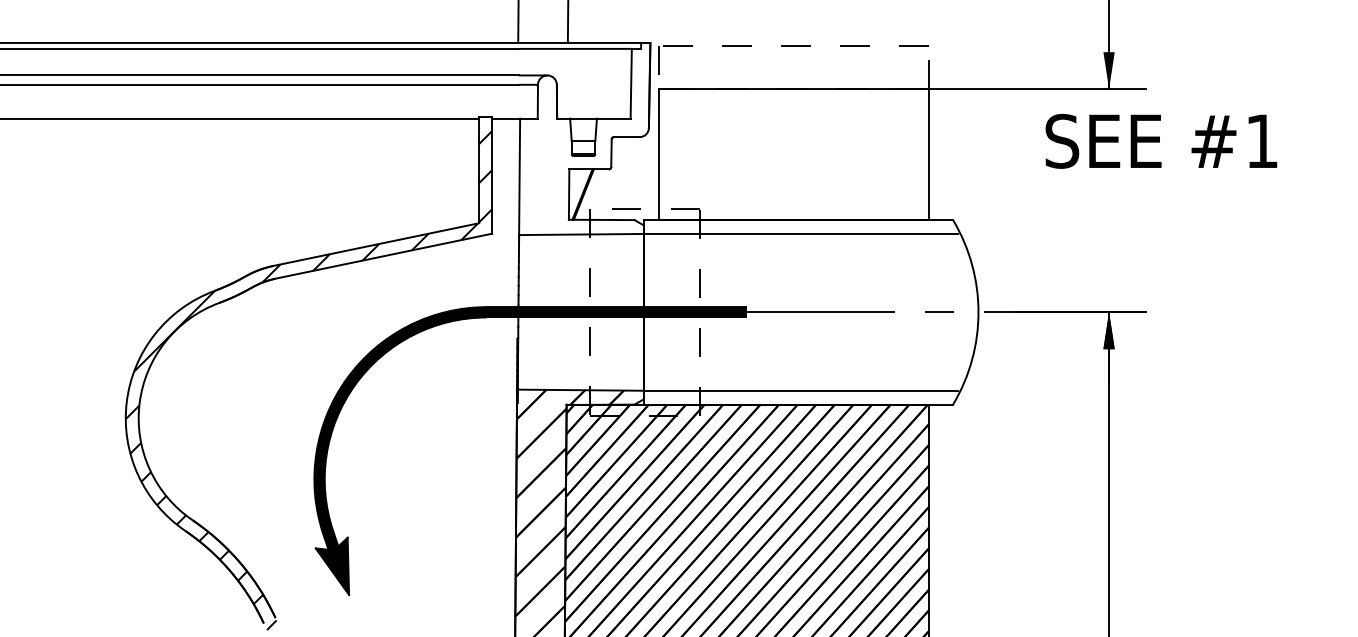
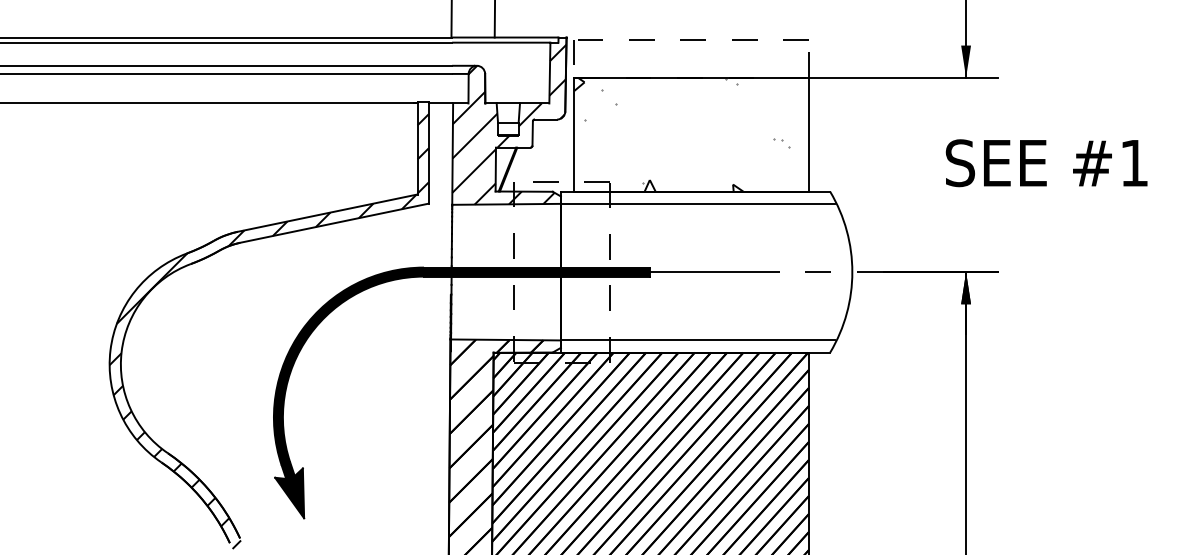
text: (1161, 141) -> (1046, 163), moved
hatch: (584, 142) -> (509, 124), added
hatch: (782, 154) -> (681, 134), added

